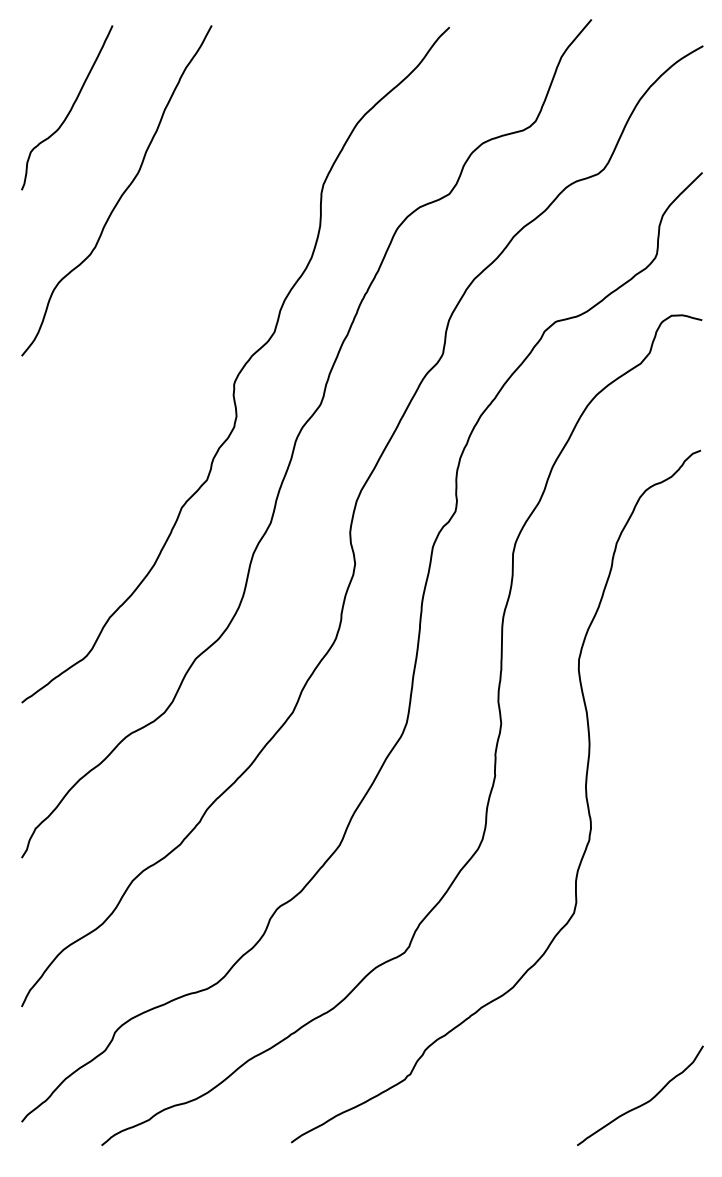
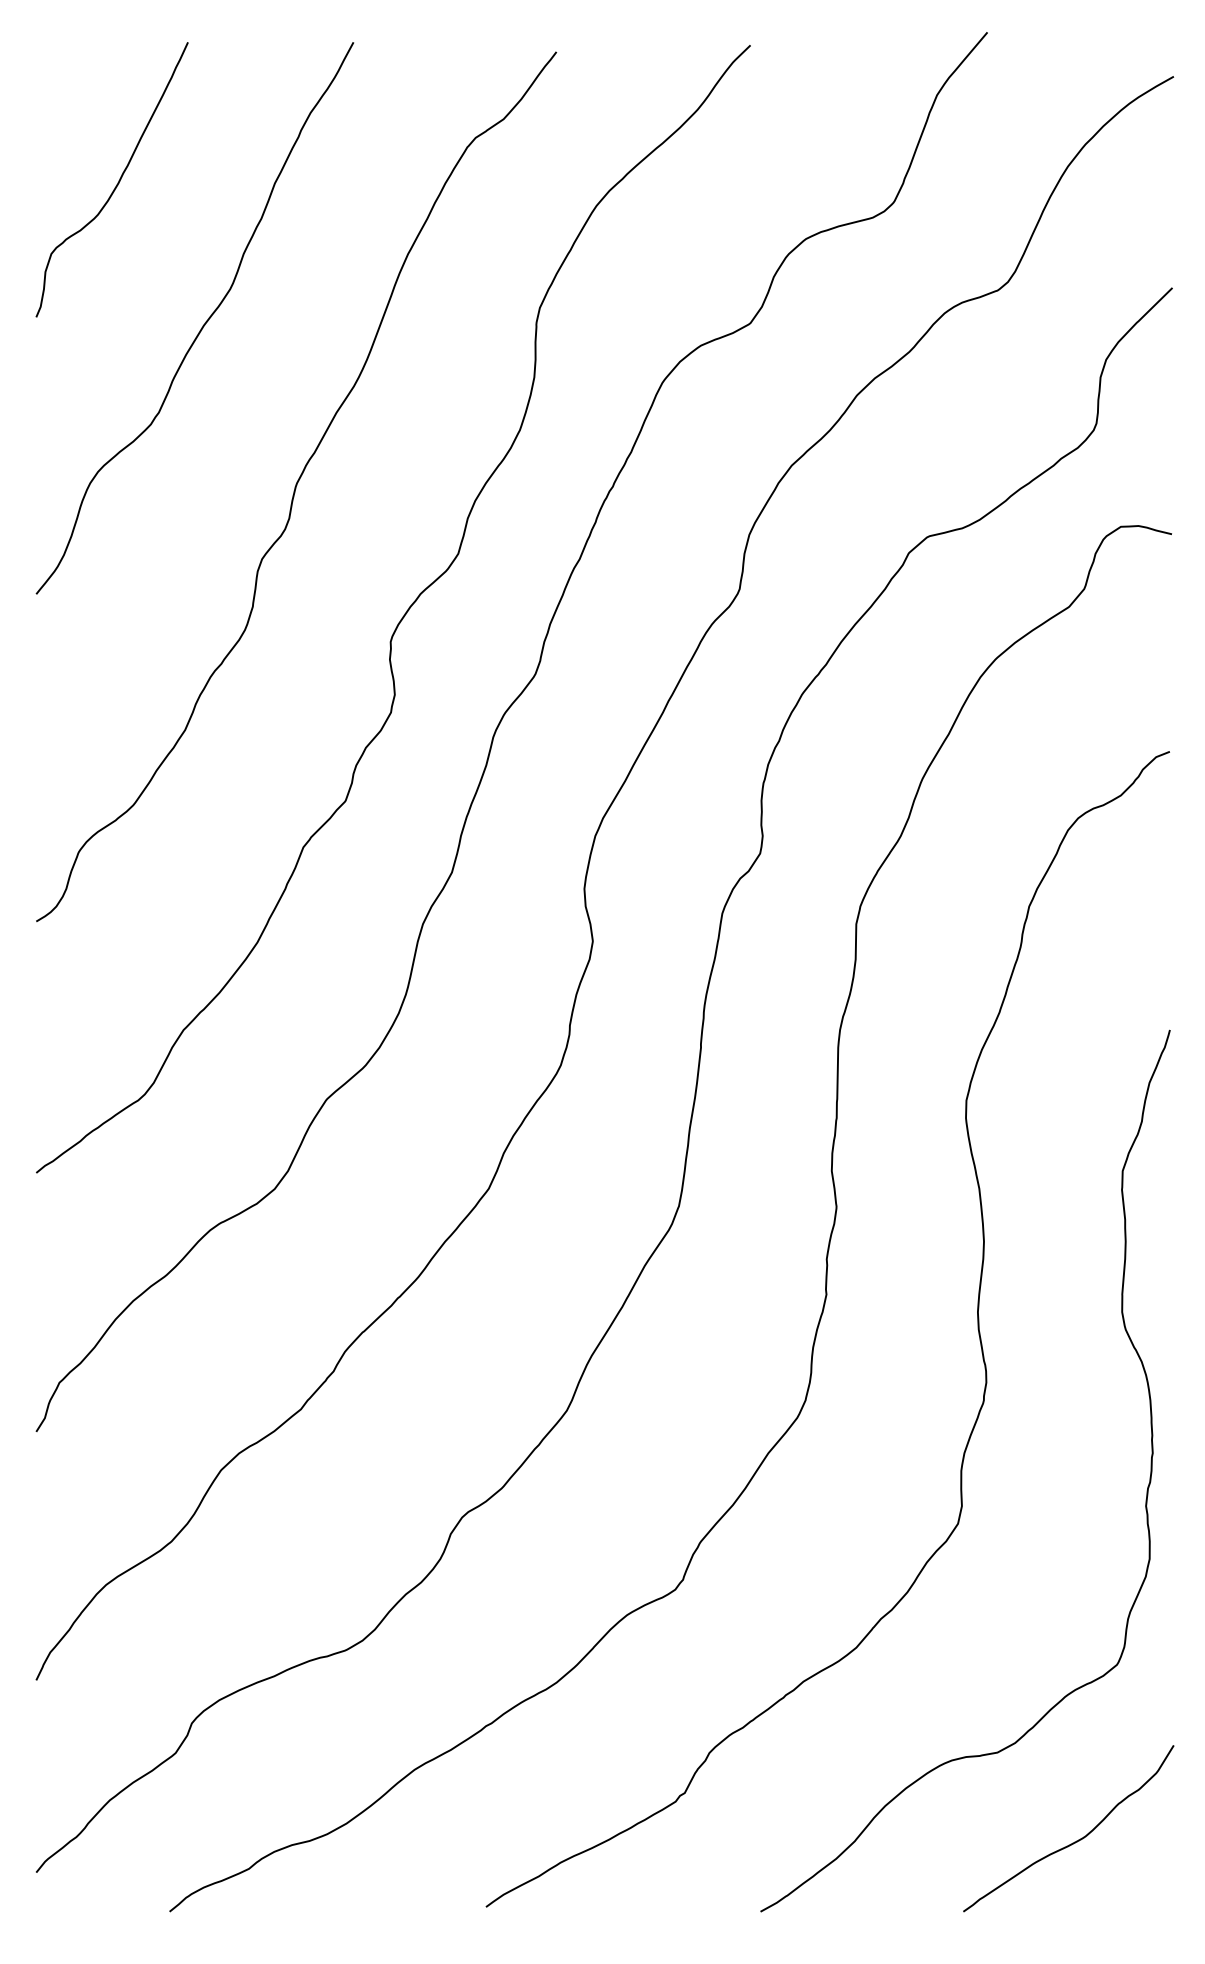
curve: (177, 291) -> (296, 486), added
curve: (686, 892) -> (1145, 1489), added

